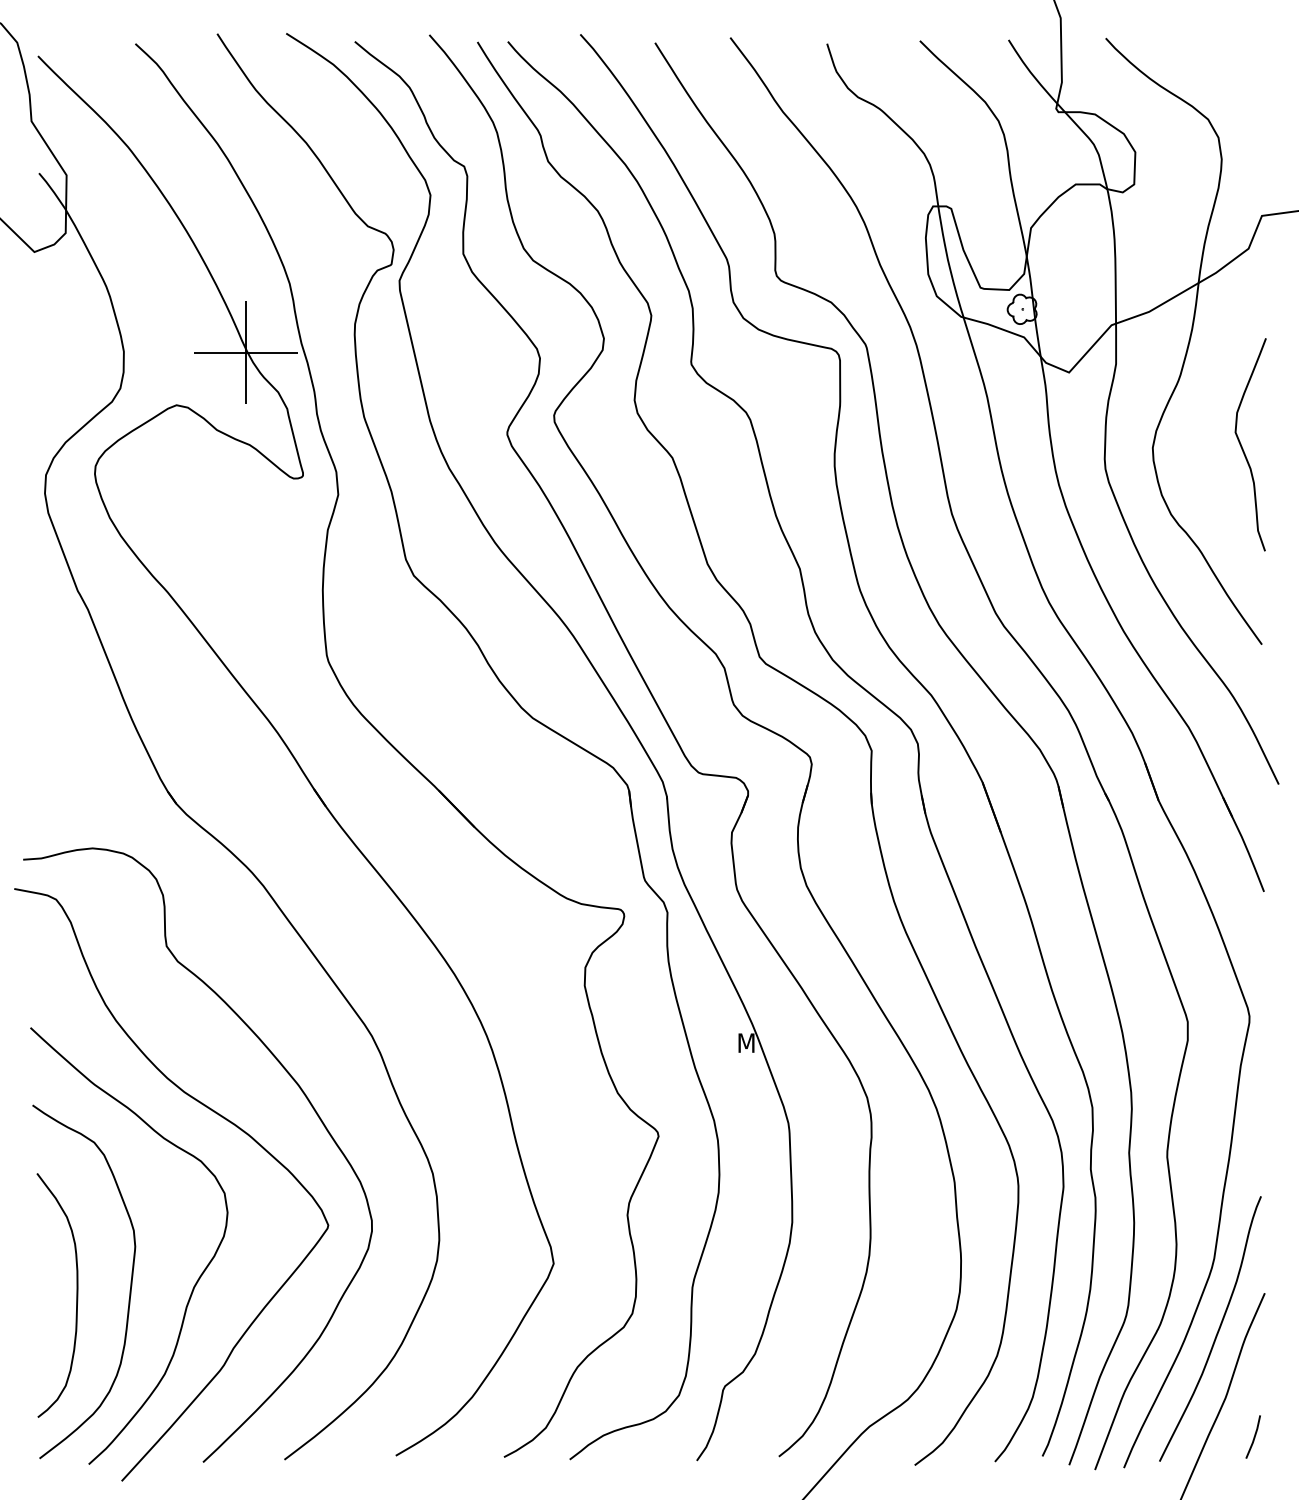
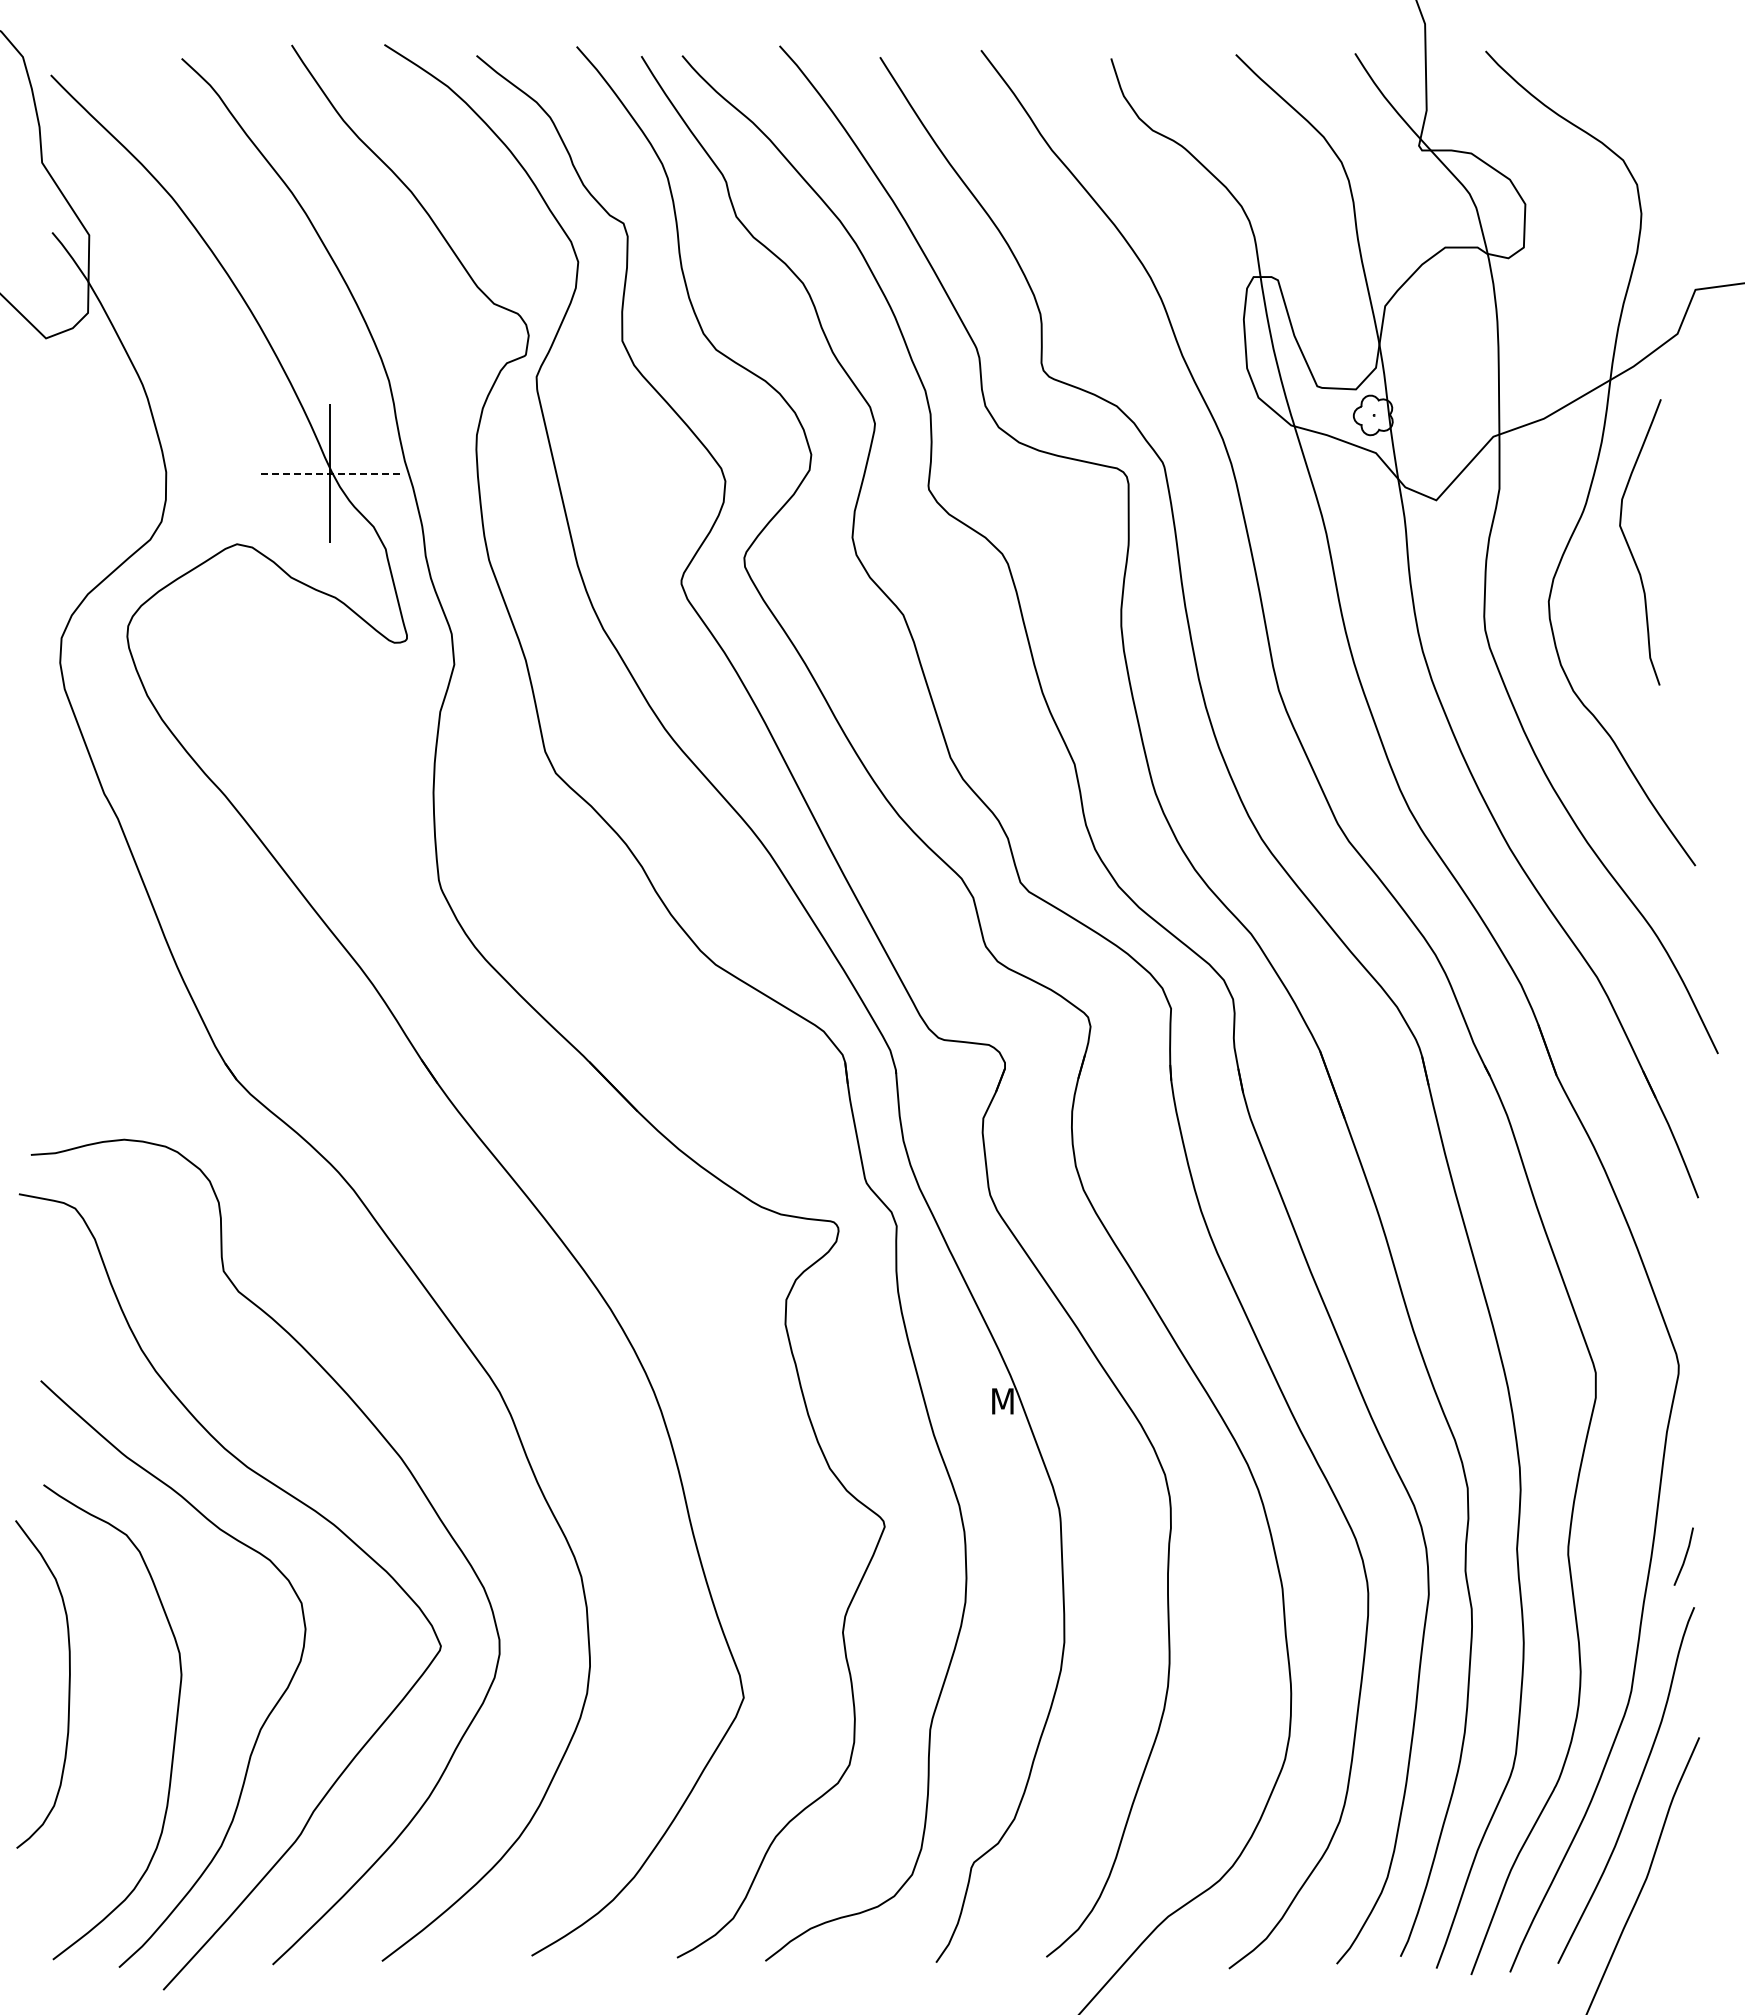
line: (245, 352) -> (329, 473), solid -> dashed
curve: (1242, 447) -> (1629, 545), moved
curve: (76, 1295) -> (68, 1684), moved
line: (1253, 1436) -> (1684, 1556), moved

